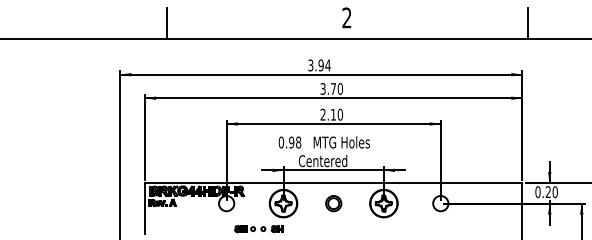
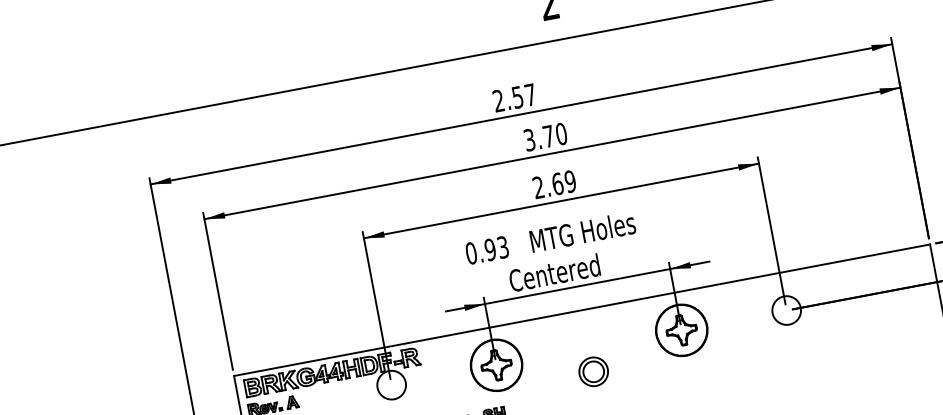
line: (166, 23) -> (217, 73), removed
text: (319, 65) -> (514, 98), 3.94 -> 2.57
text: (336, 114) -> (563, 182), 2.10 -> 2.69
text: (298, 142) -> (502, 247), 0.98 -> 0.93
part: (333, 203) -> (593, 371), moved

